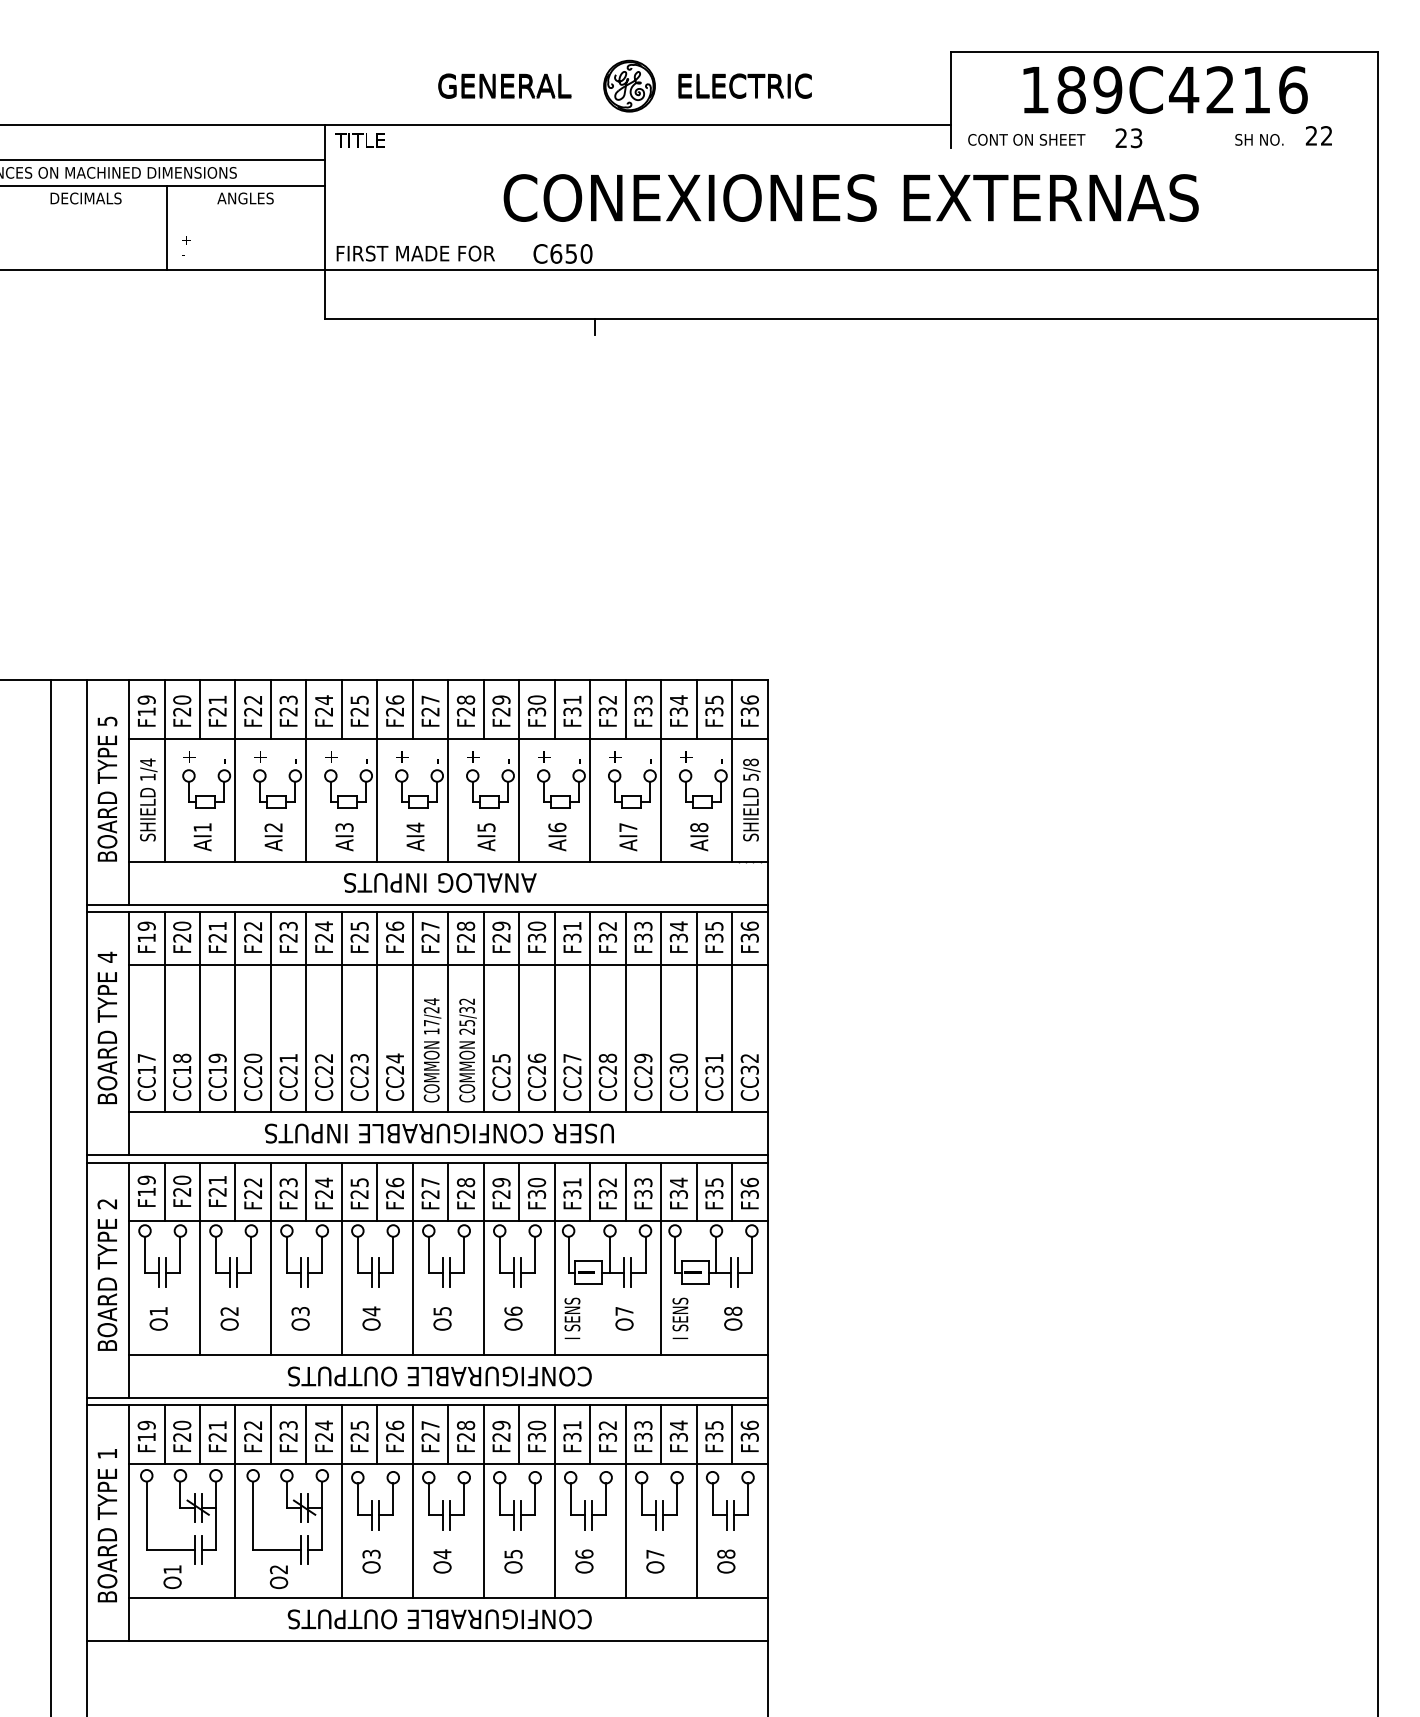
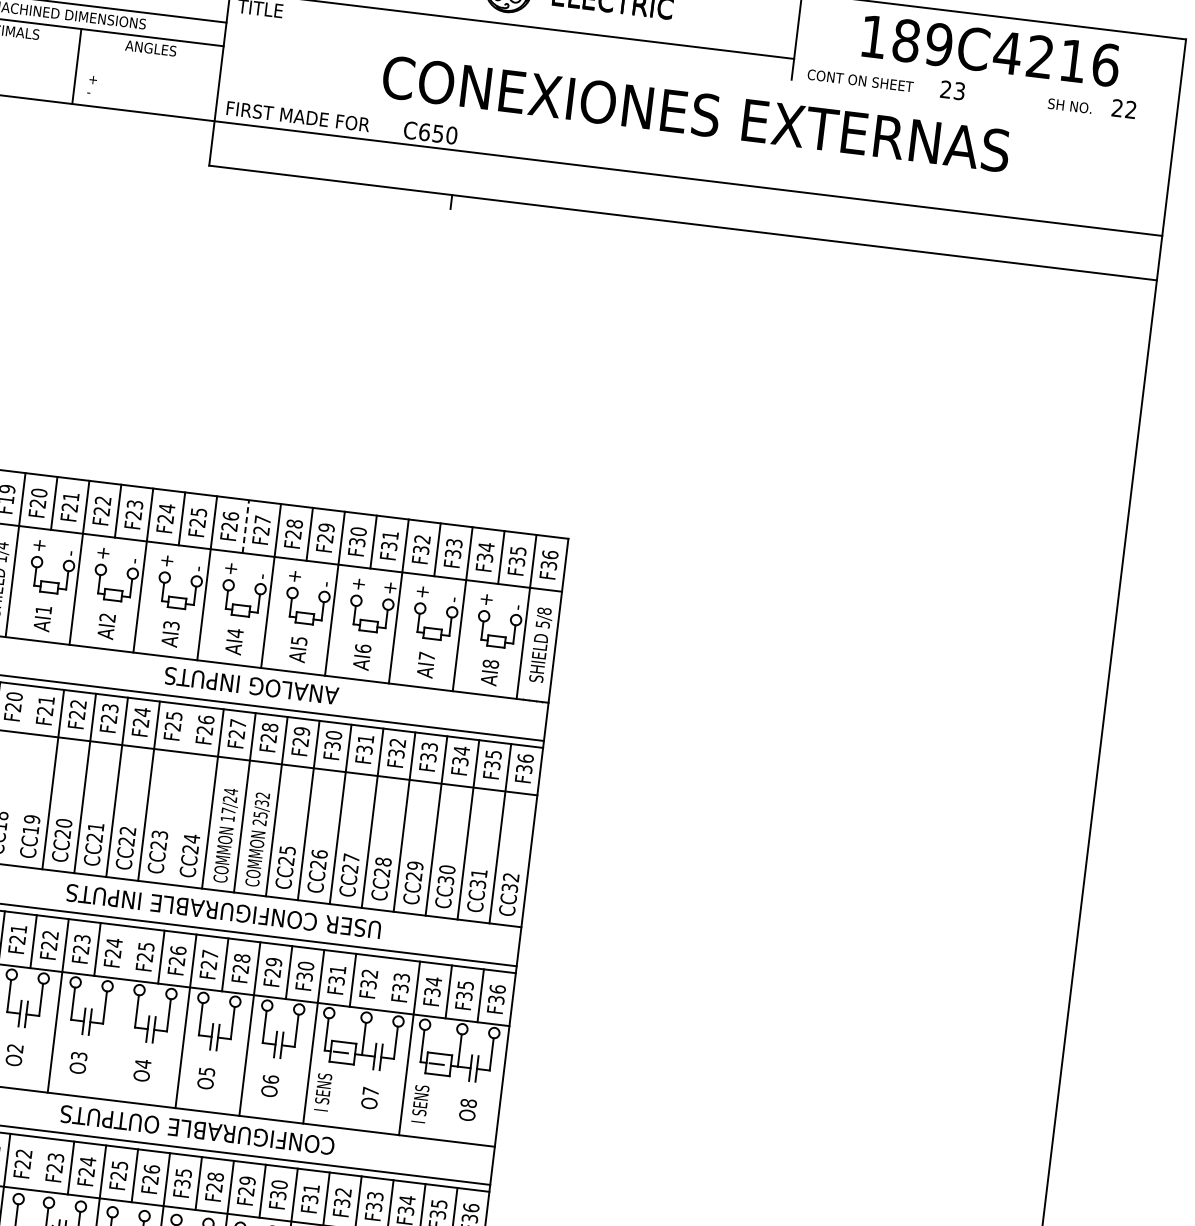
line: (412, 708) -> (245, 525), solid -> dashed
text: (579, 757) -> (390, 588), - -> +
line: (199, 1011) -> (20, 775), removed
line: (377, 1011) -> (181, 794), removed
line: (625, 1191) -> (384, 983), removed
line: (341, 1258) -> (121, 1013), removed
text: (430, 1431) -> (183, 1178), F27 -> F35
line: (270, 1434) -> (38, 1163), removed

